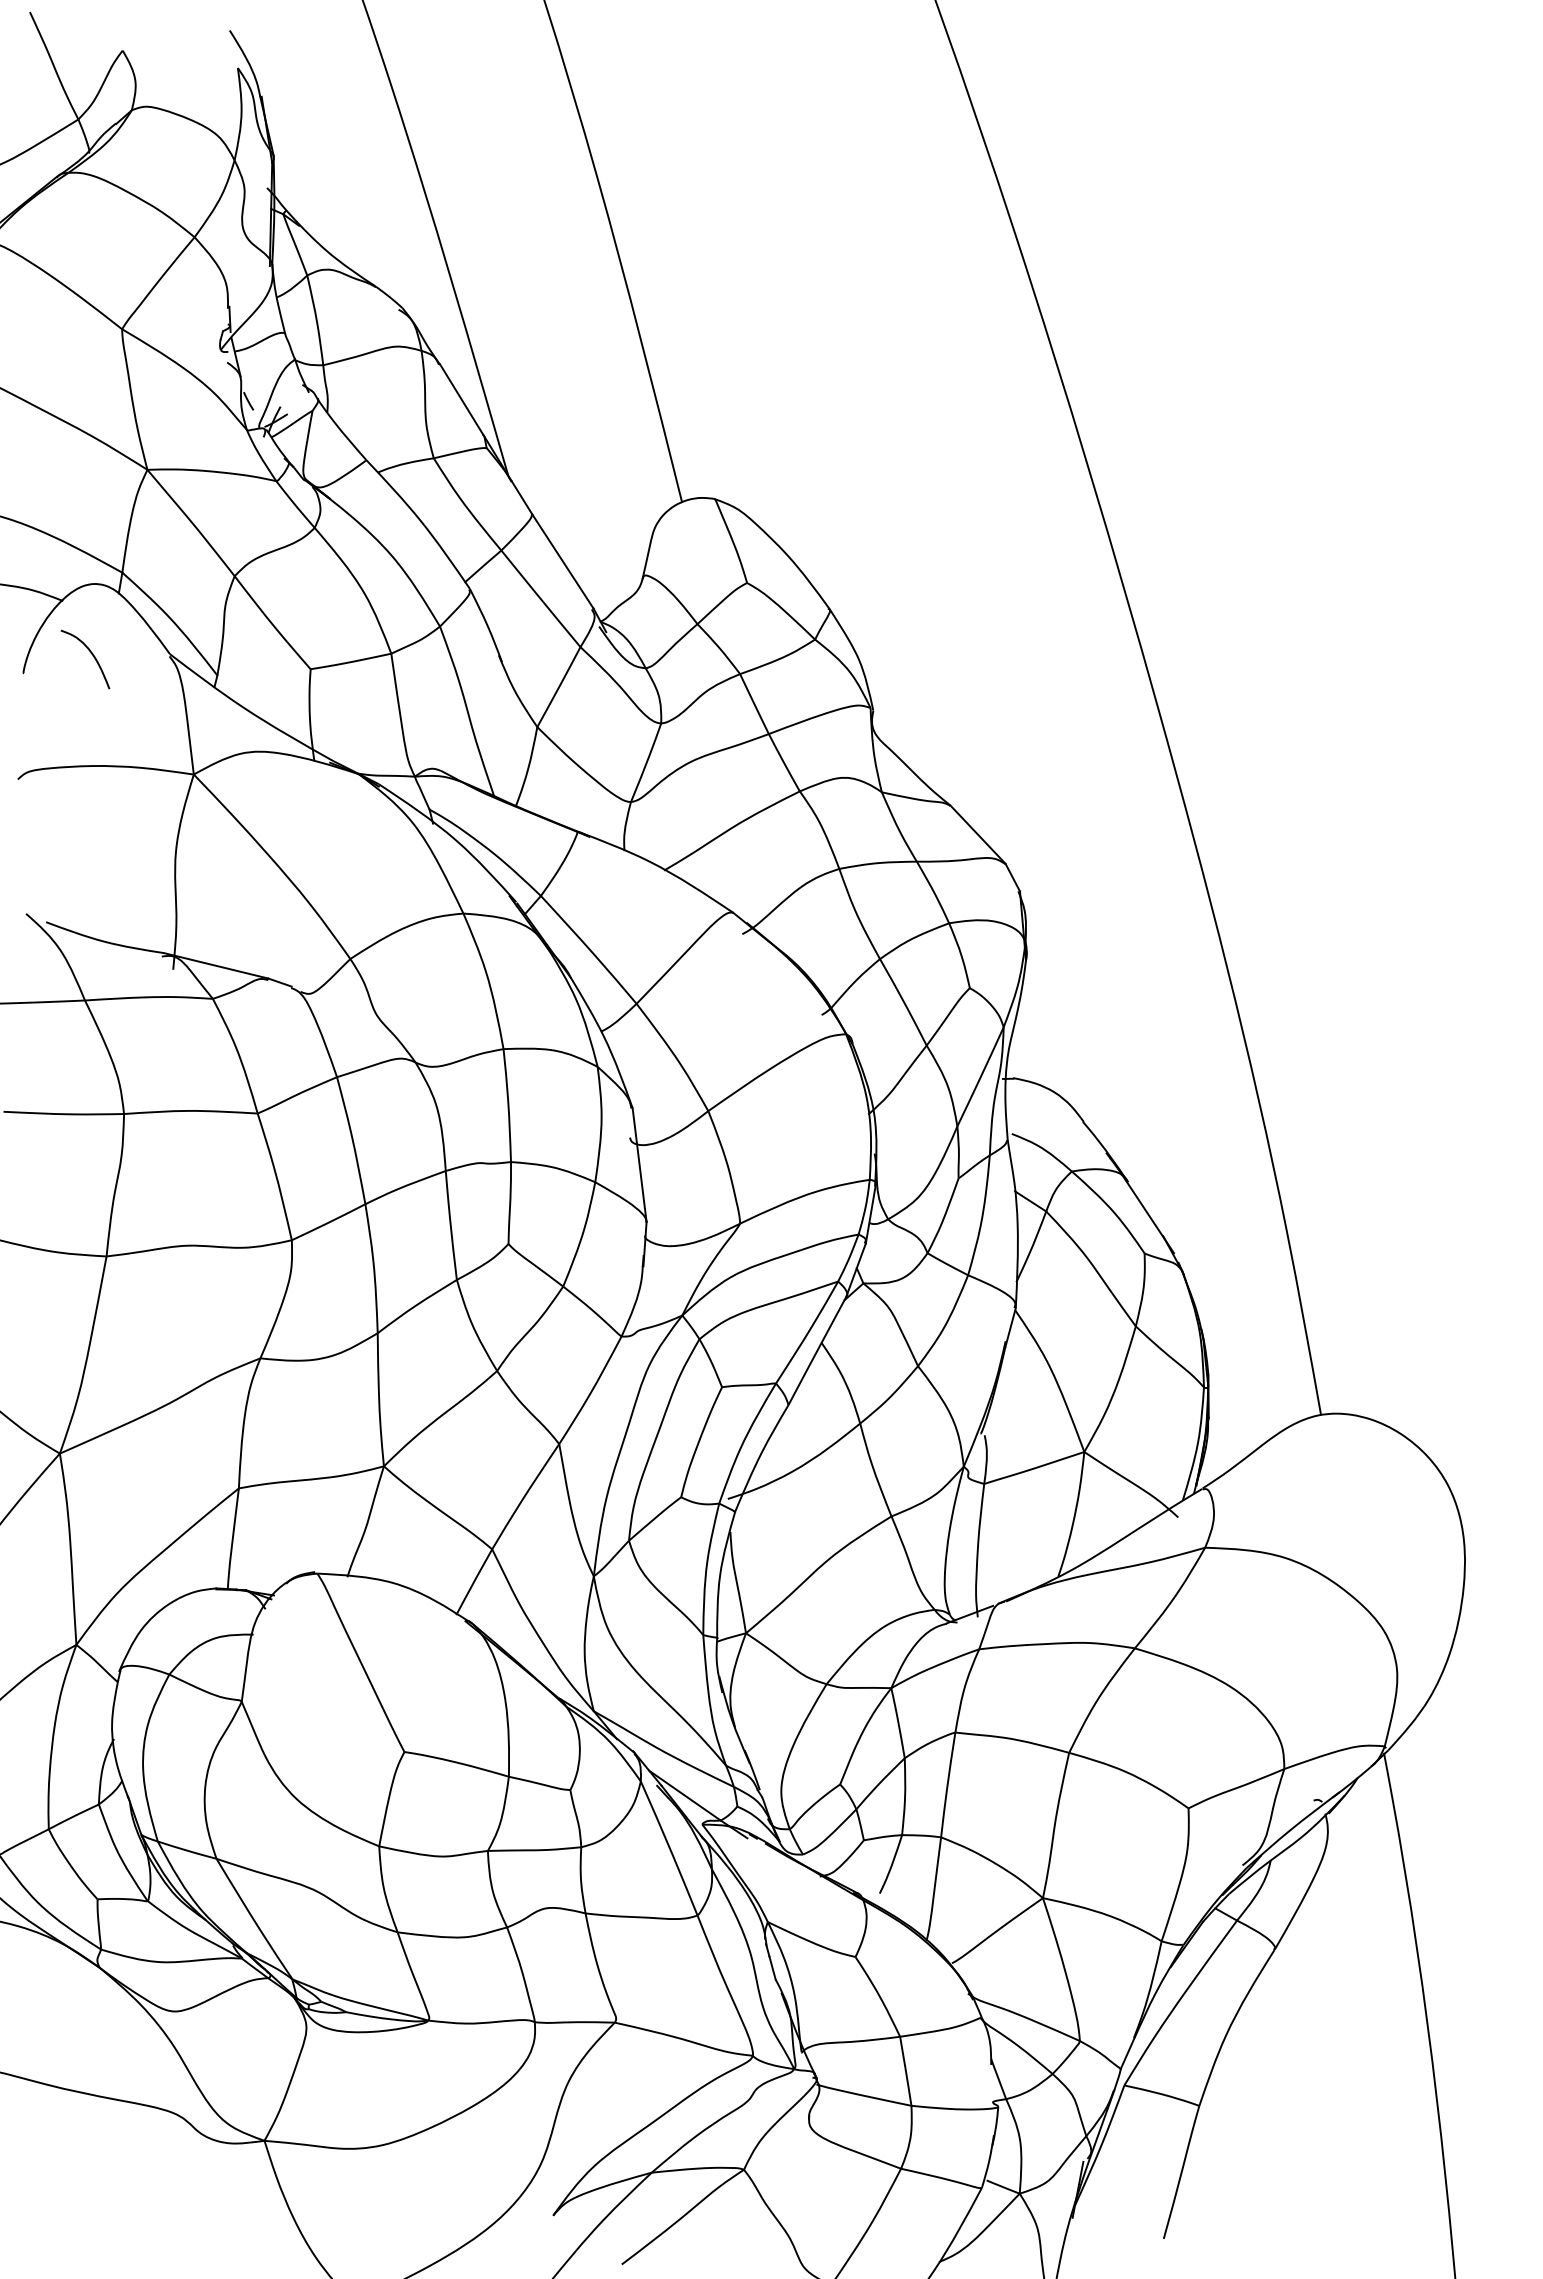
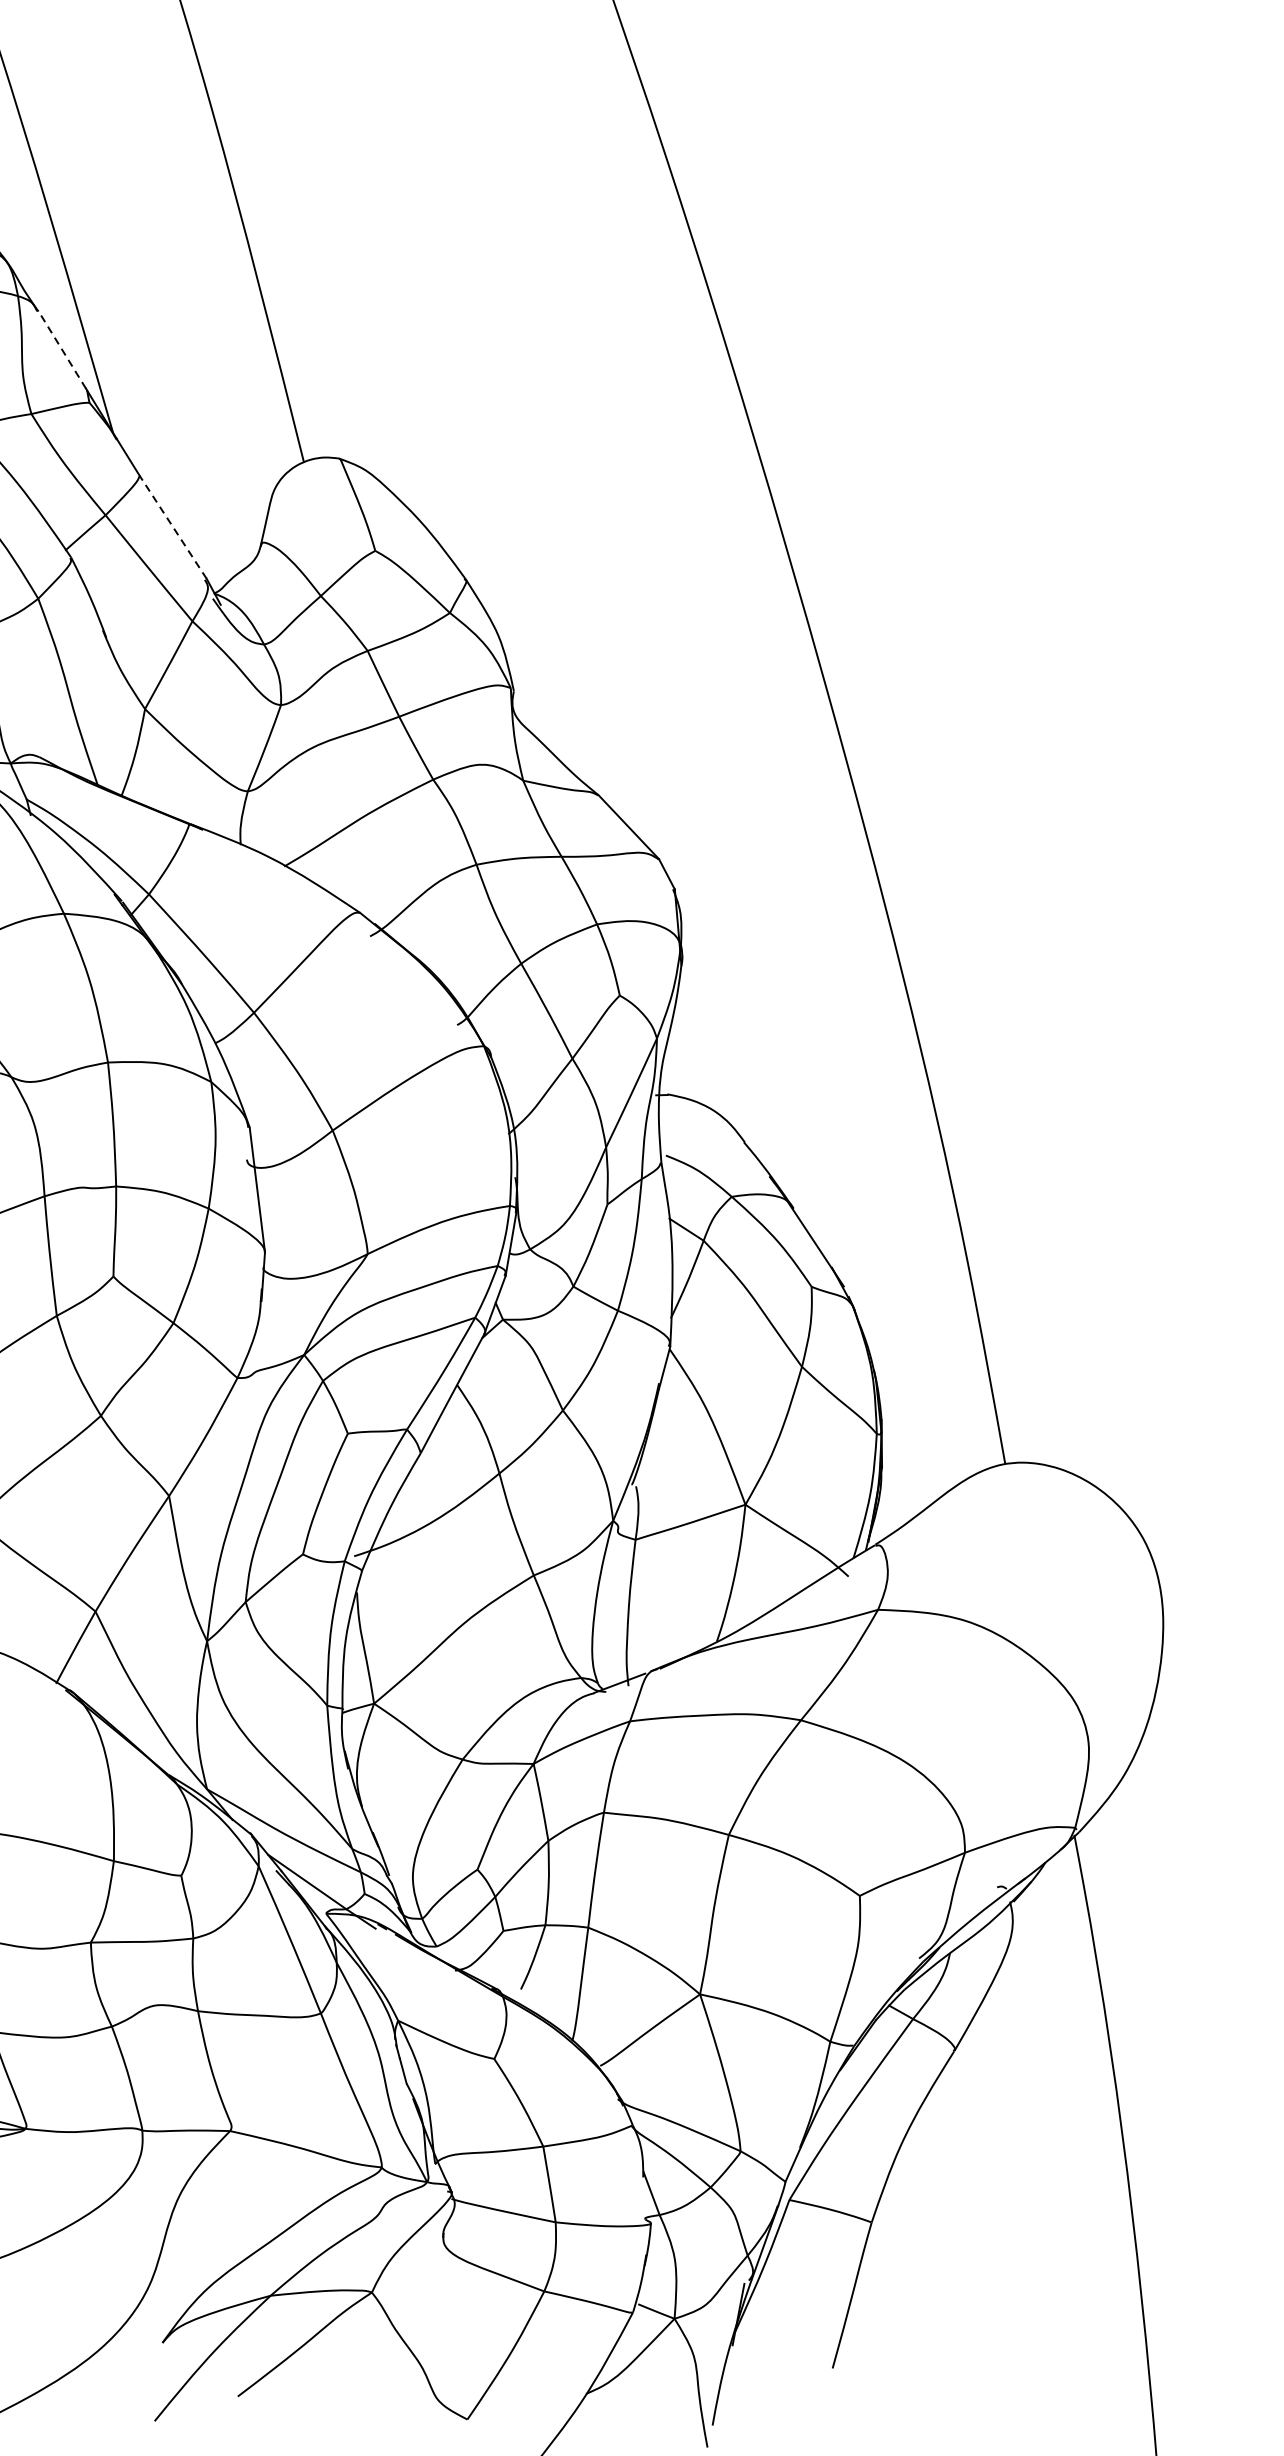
line: (461, 399) -> (61, 349), solid -> dashed
line: (562, 561) -> (172, 527), solid -> dashed

